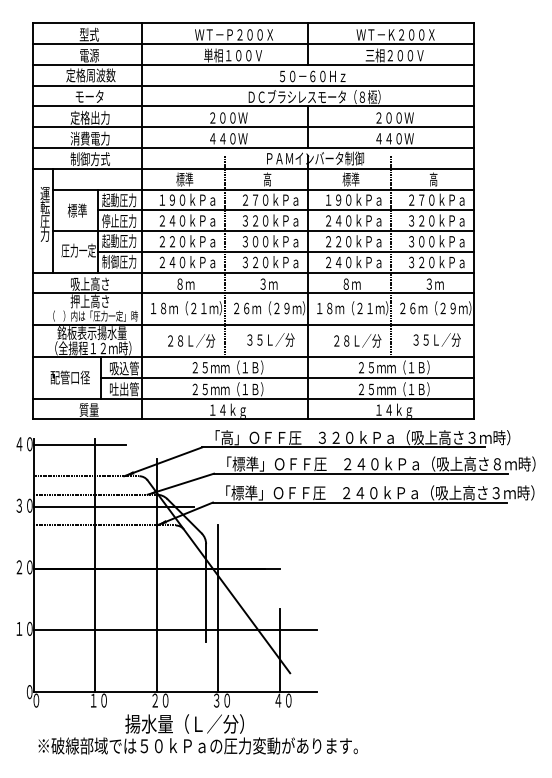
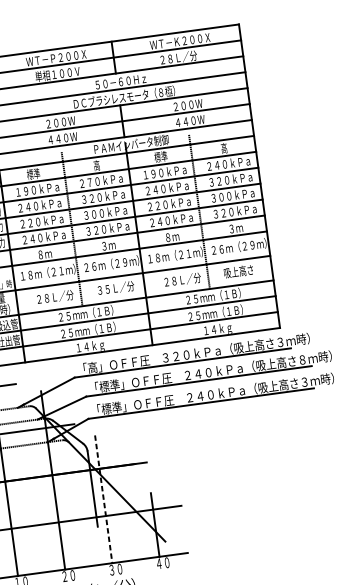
text: (394, 55) -> (181, 57), 三相２００Ｖ -> ２８Ｌ／分
text: (421, 199) -> (216, 164), ２７０ｋＰａ -> ２４０ｋＰａ
text: (436, 339) -> (242, 270), ３５Ｌ／分 -> 吸上高さ
line: (218, 608) -> (103, 499), solid -> dashed

